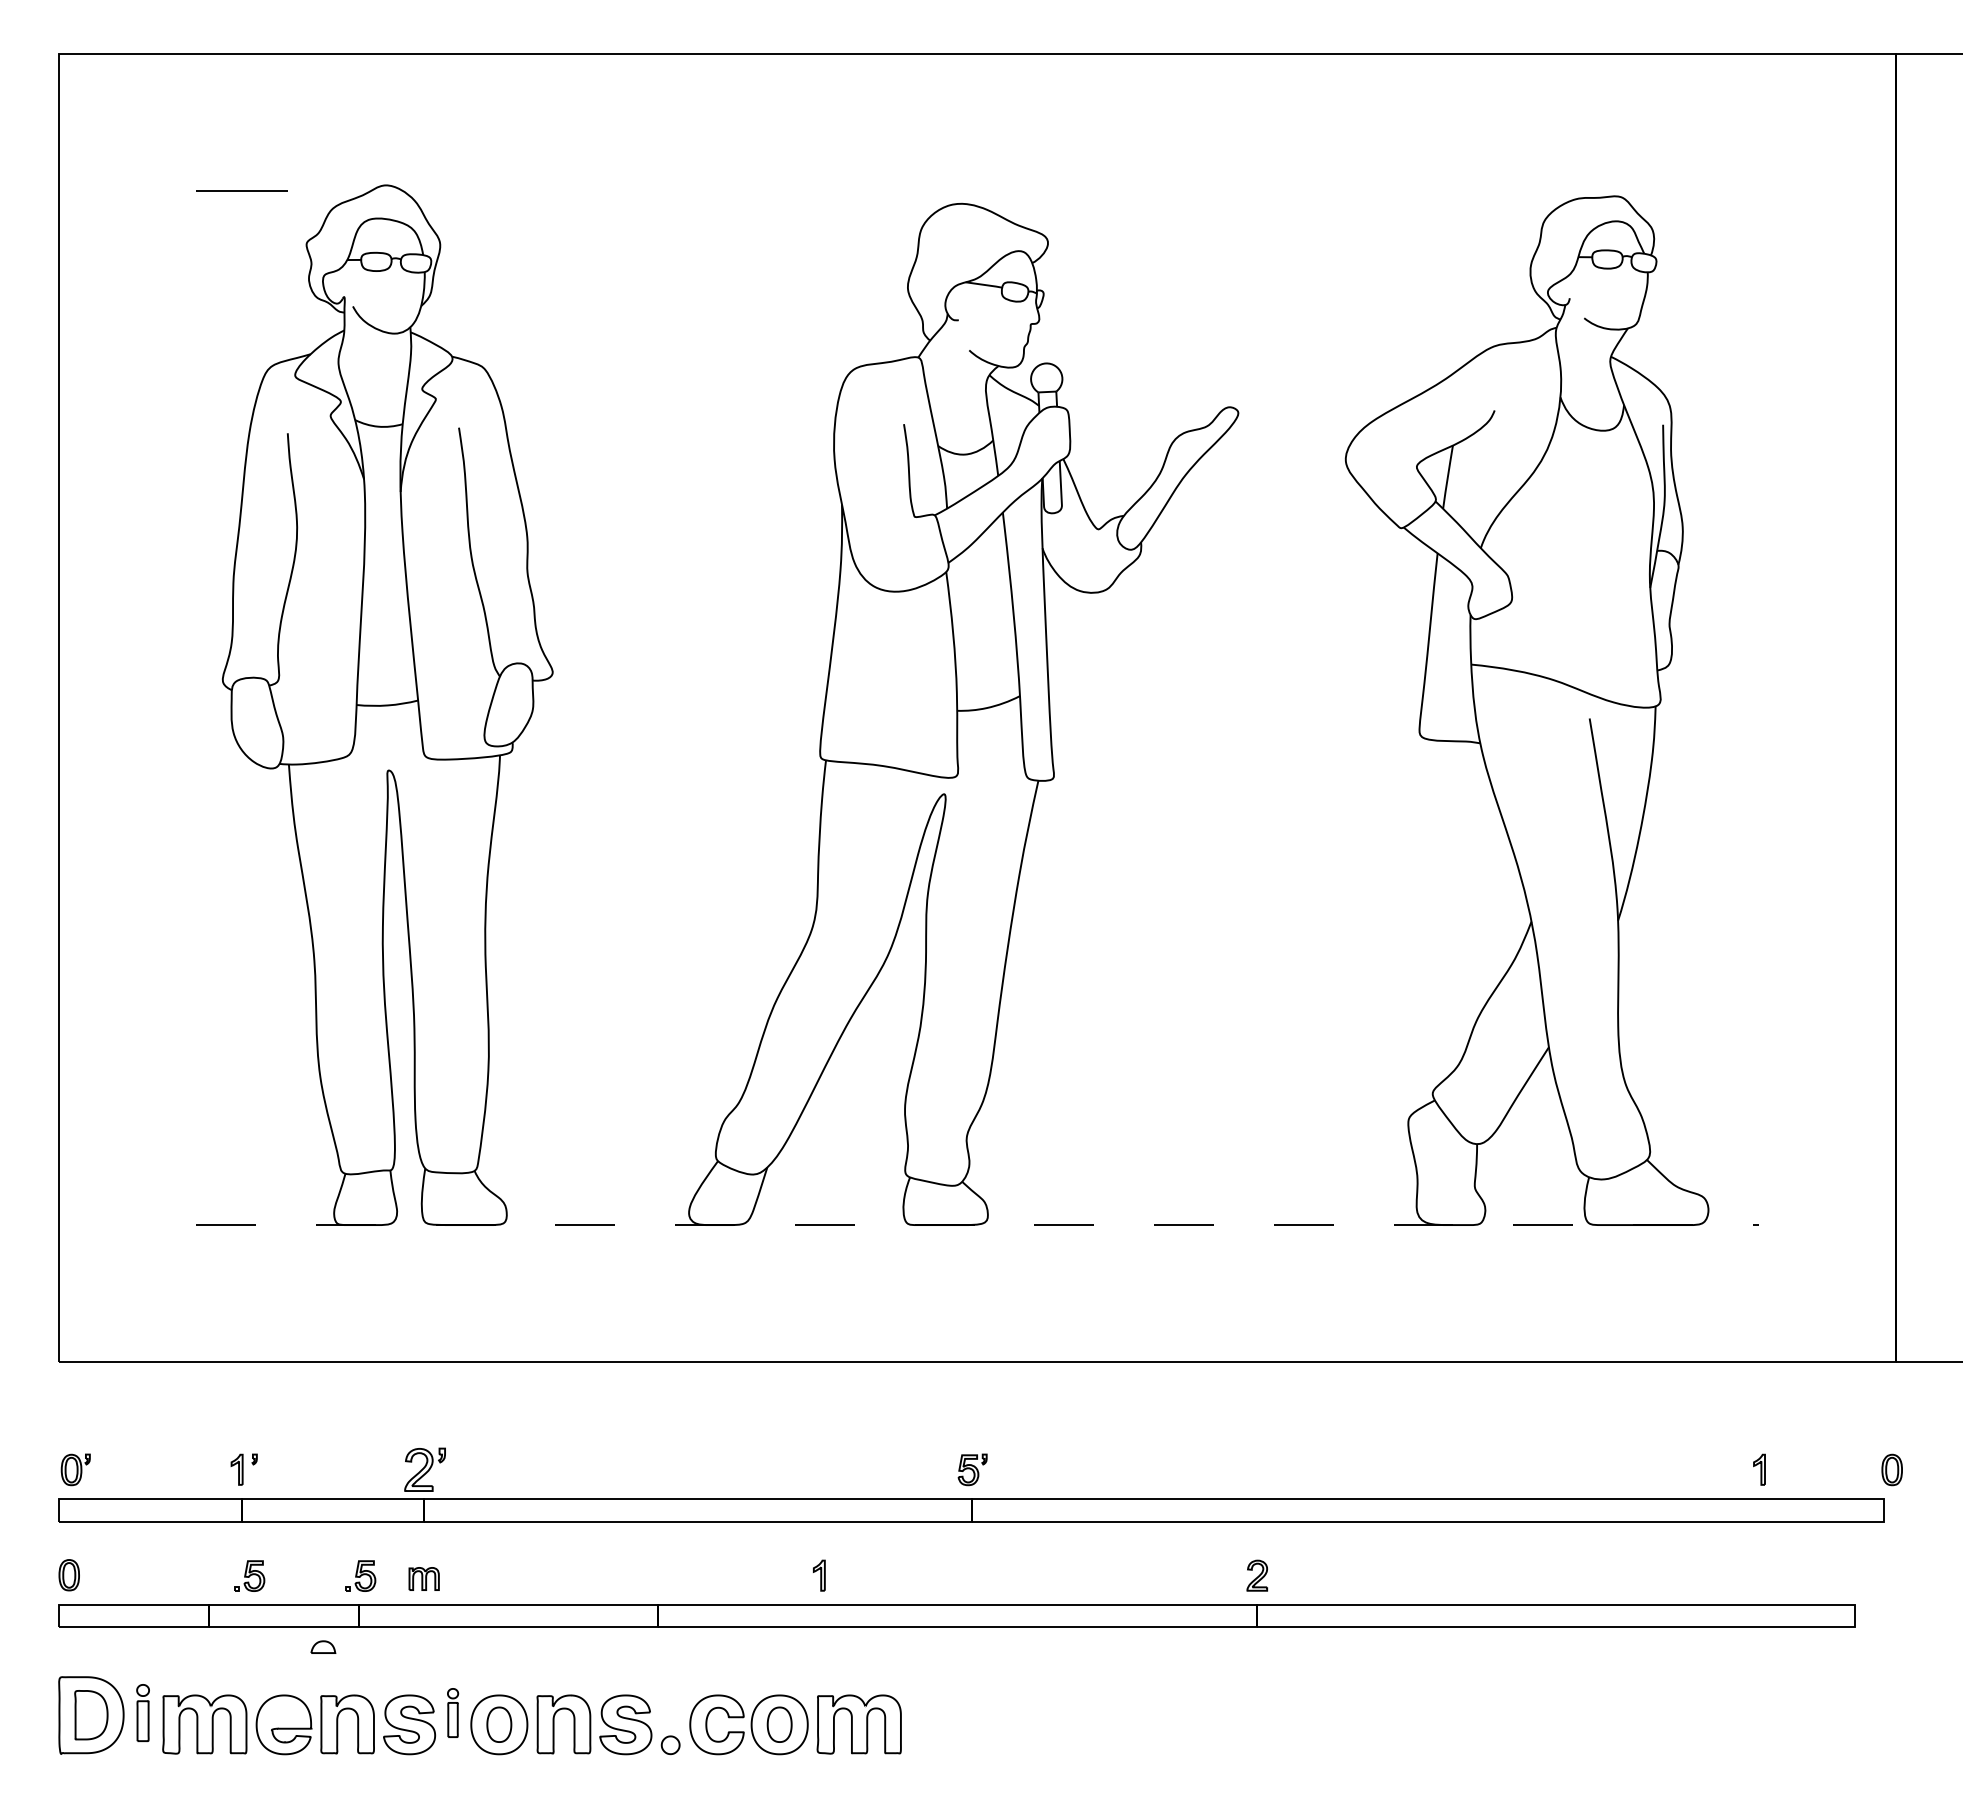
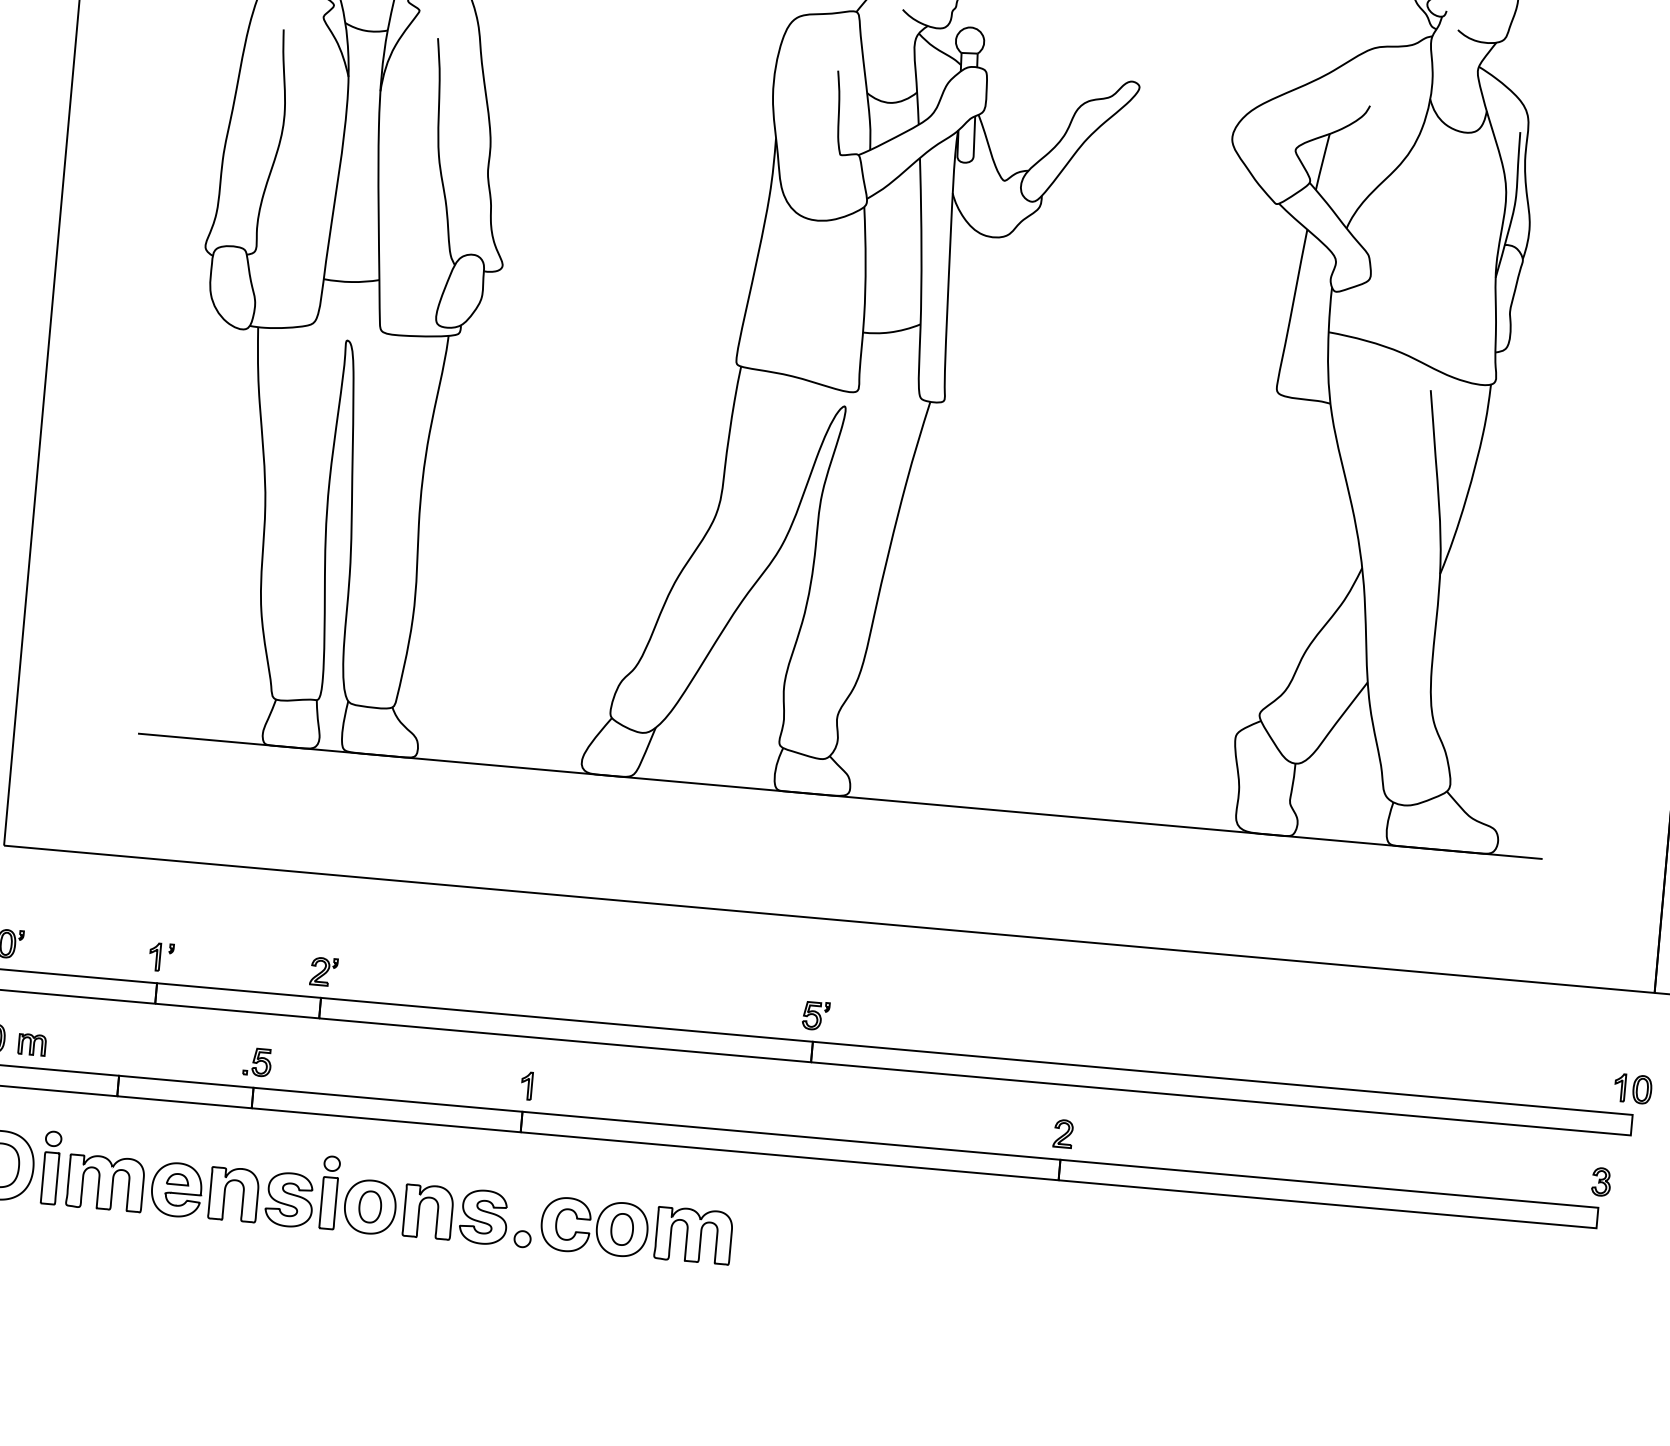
line: (977, 1225) -> (839, 796), dashed -> solid
part: (424, 1469) -> (323, 971), size x0.71
part: (1759, 1469) -> (1620, 1087), moved
part: (249, 1575) -> (157, 1052), removed
part: (819, 1575) -> (527, 1085), moved
part: (1855, 1575) -> (1600, 1181), added
part: (423, 1578) -> (31, 1044), moved
part: (323, 1646) -> (178, 1178), moved
part: (142, 1712) -> (50, 1167), size x1.43
part: (452, 1712) -> (329, 1192), size x1.67

